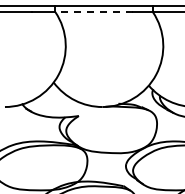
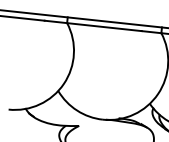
line: (93, 12) -> (103, 27), dashed -> solid

